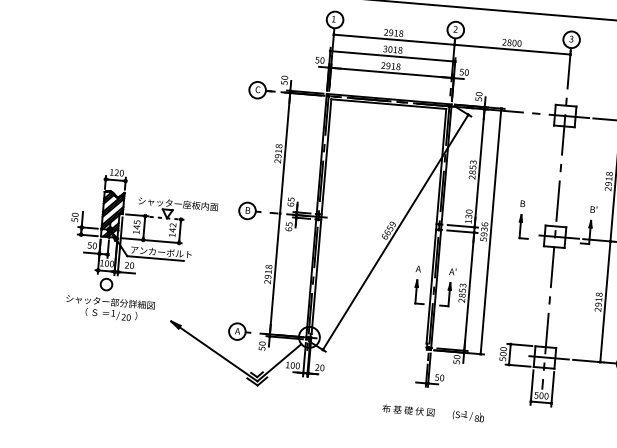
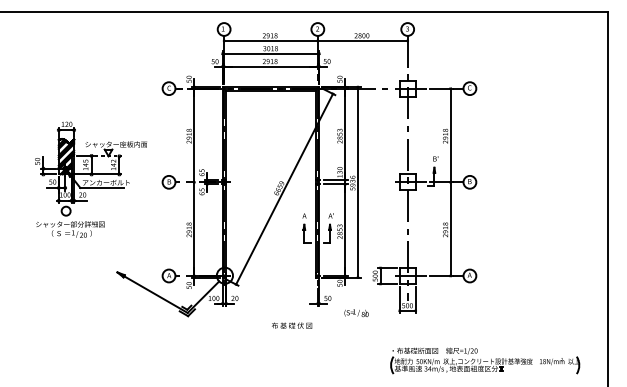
part: (523, 220) -> (382, 171), removed
part: (141, 246) -> (90, 179), moved
text: (409, 410) -> (292, 325), moved
text: (468, 416) -> (356, 313), moved

